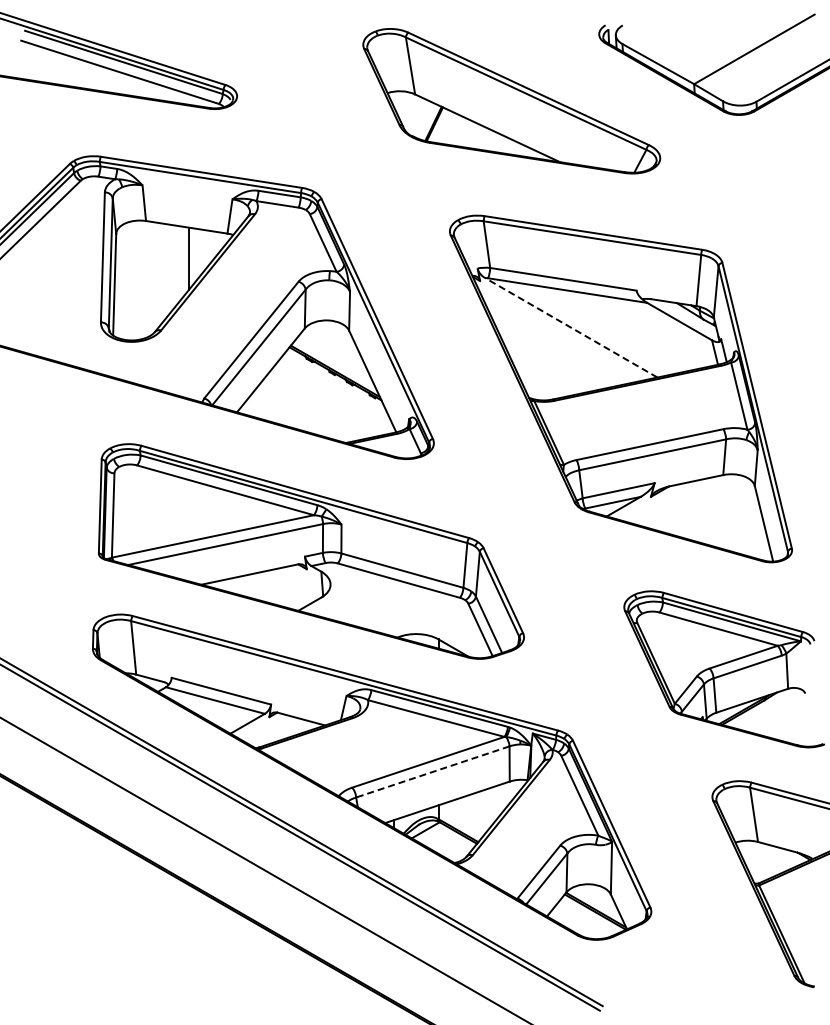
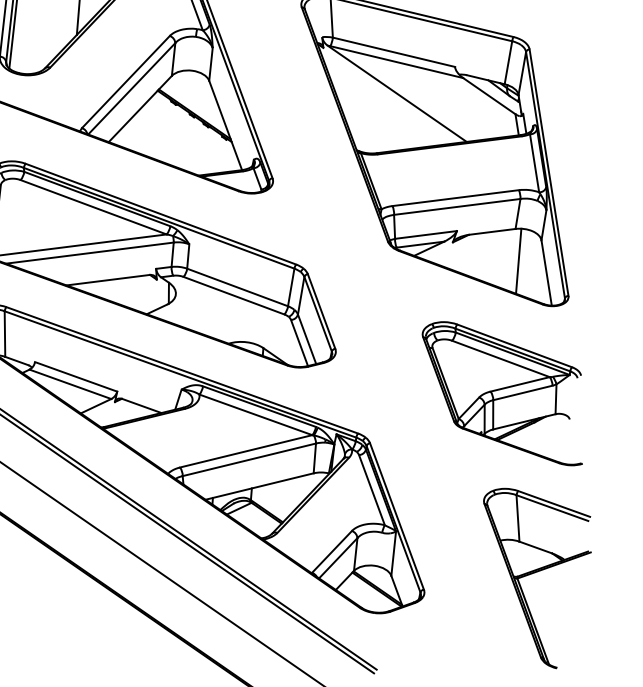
line: (571, 327) -> (397, 93), dashed -> solid
line: (730, 512) -> (519, 261), added
line: (432, 771) -> (249, 459), dashed -> solid

